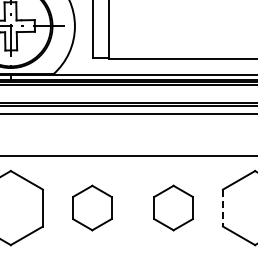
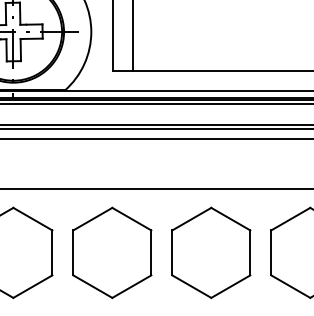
part: (92, 207) -> (112, 252), size x1.67
part: (173, 207) -> (211, 252), size x1.67
line: (223, 208) -> (271, 253), dashed -> solid

